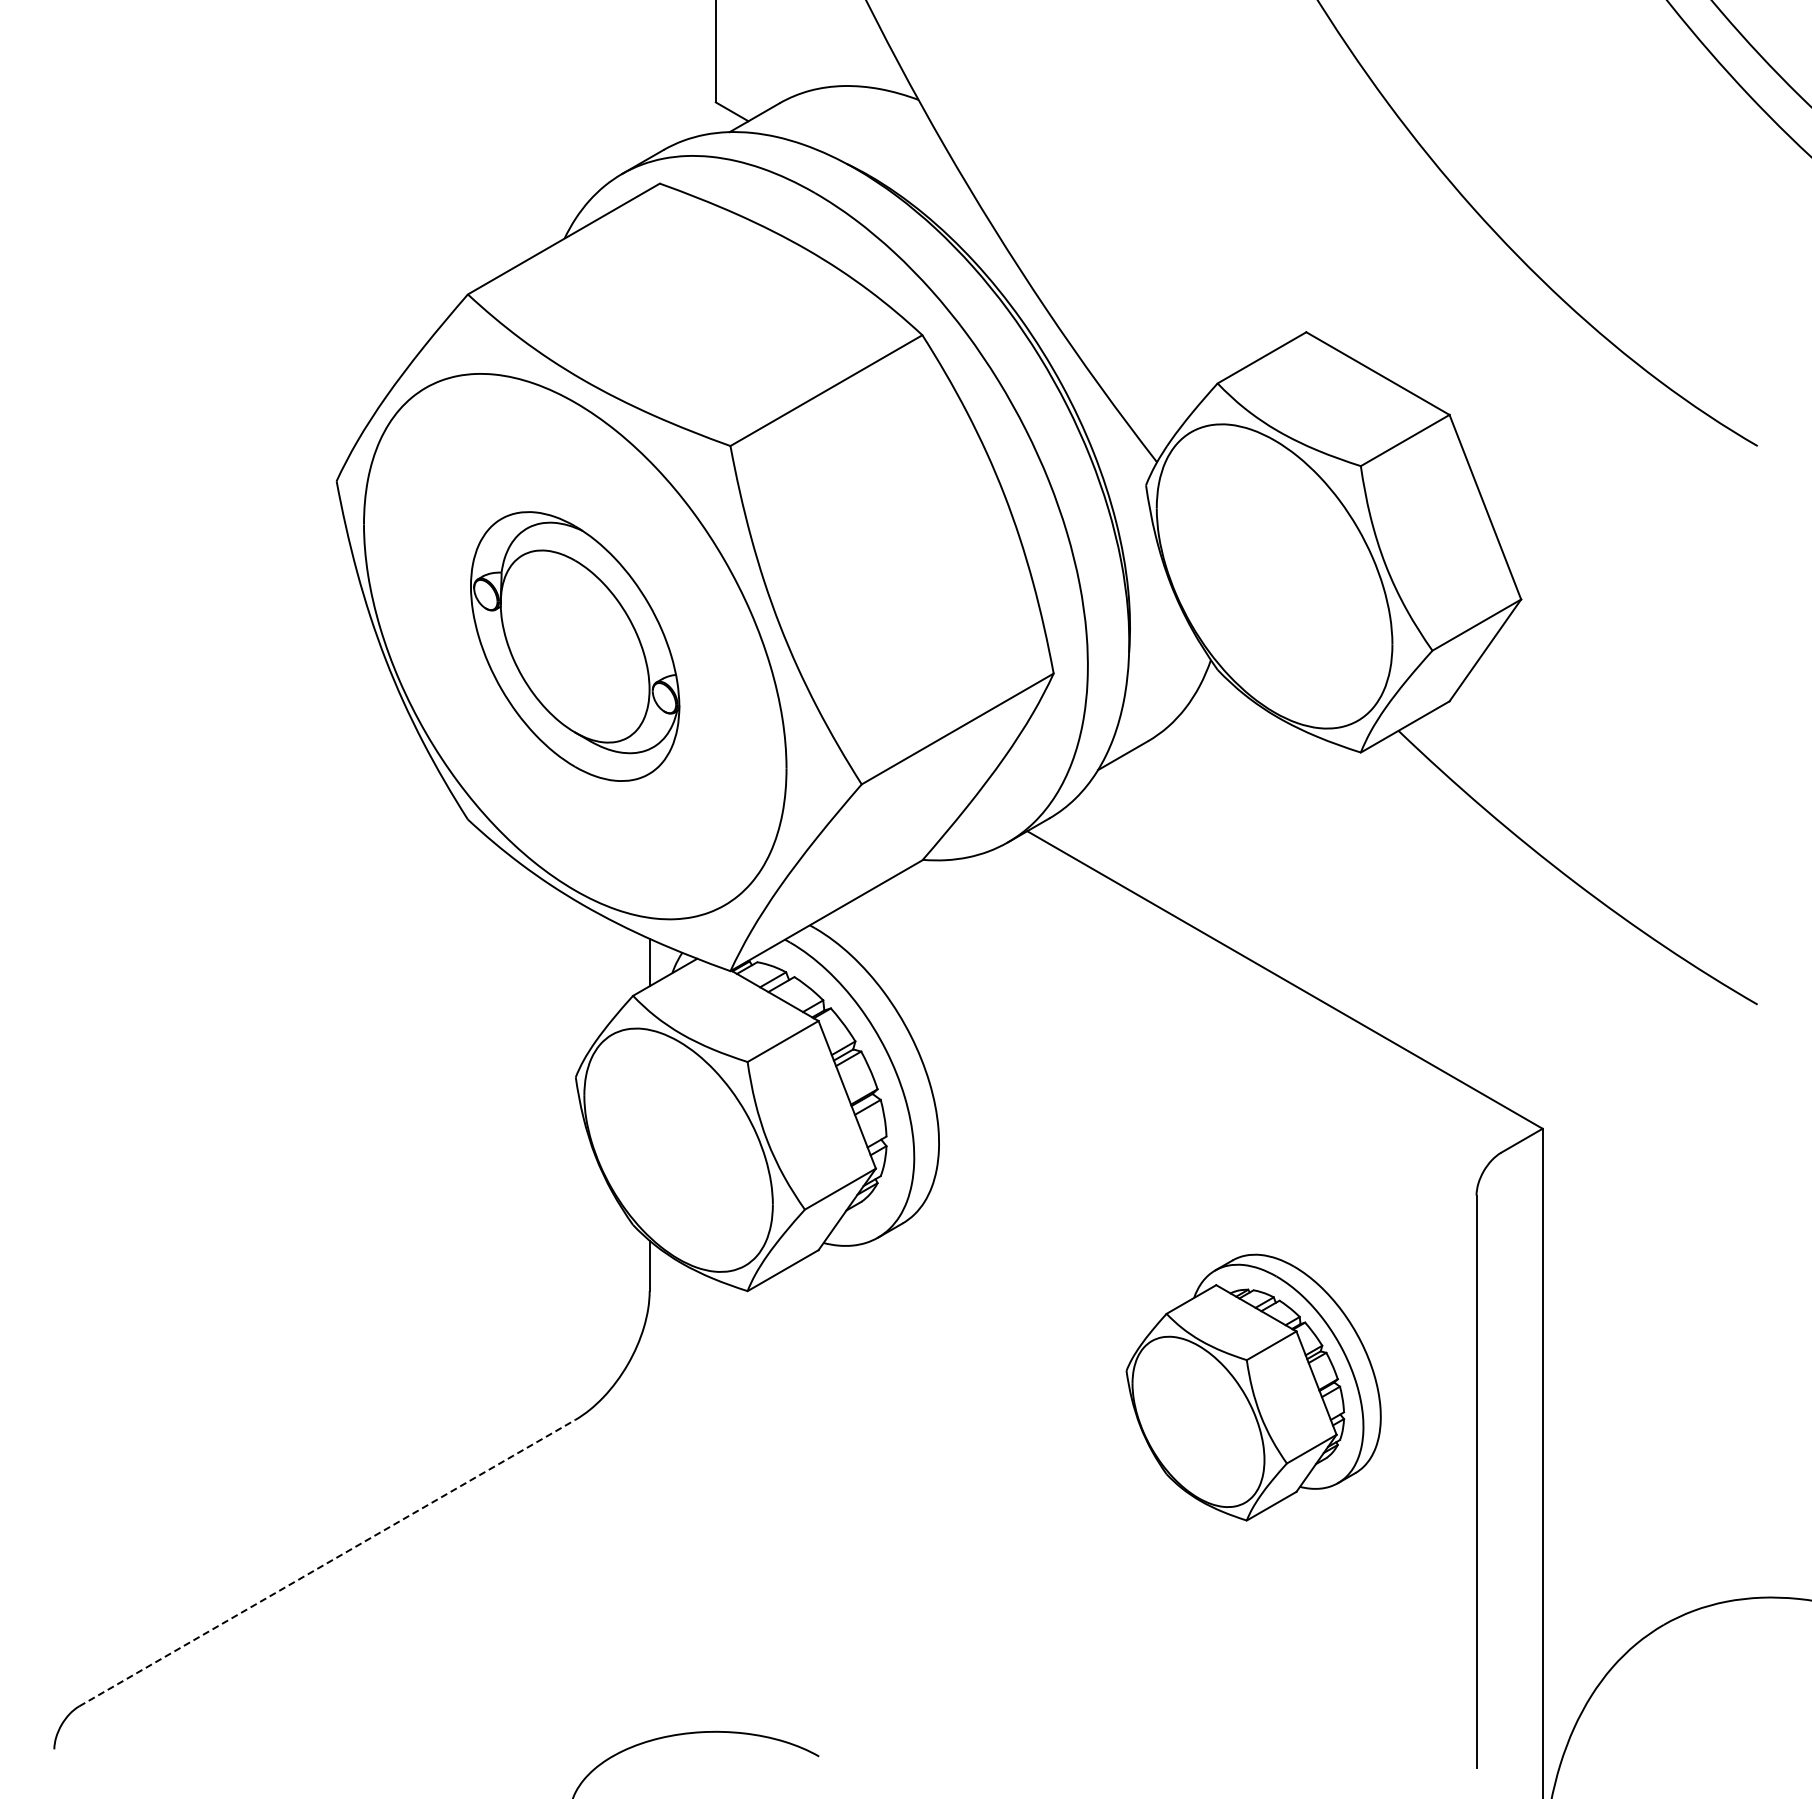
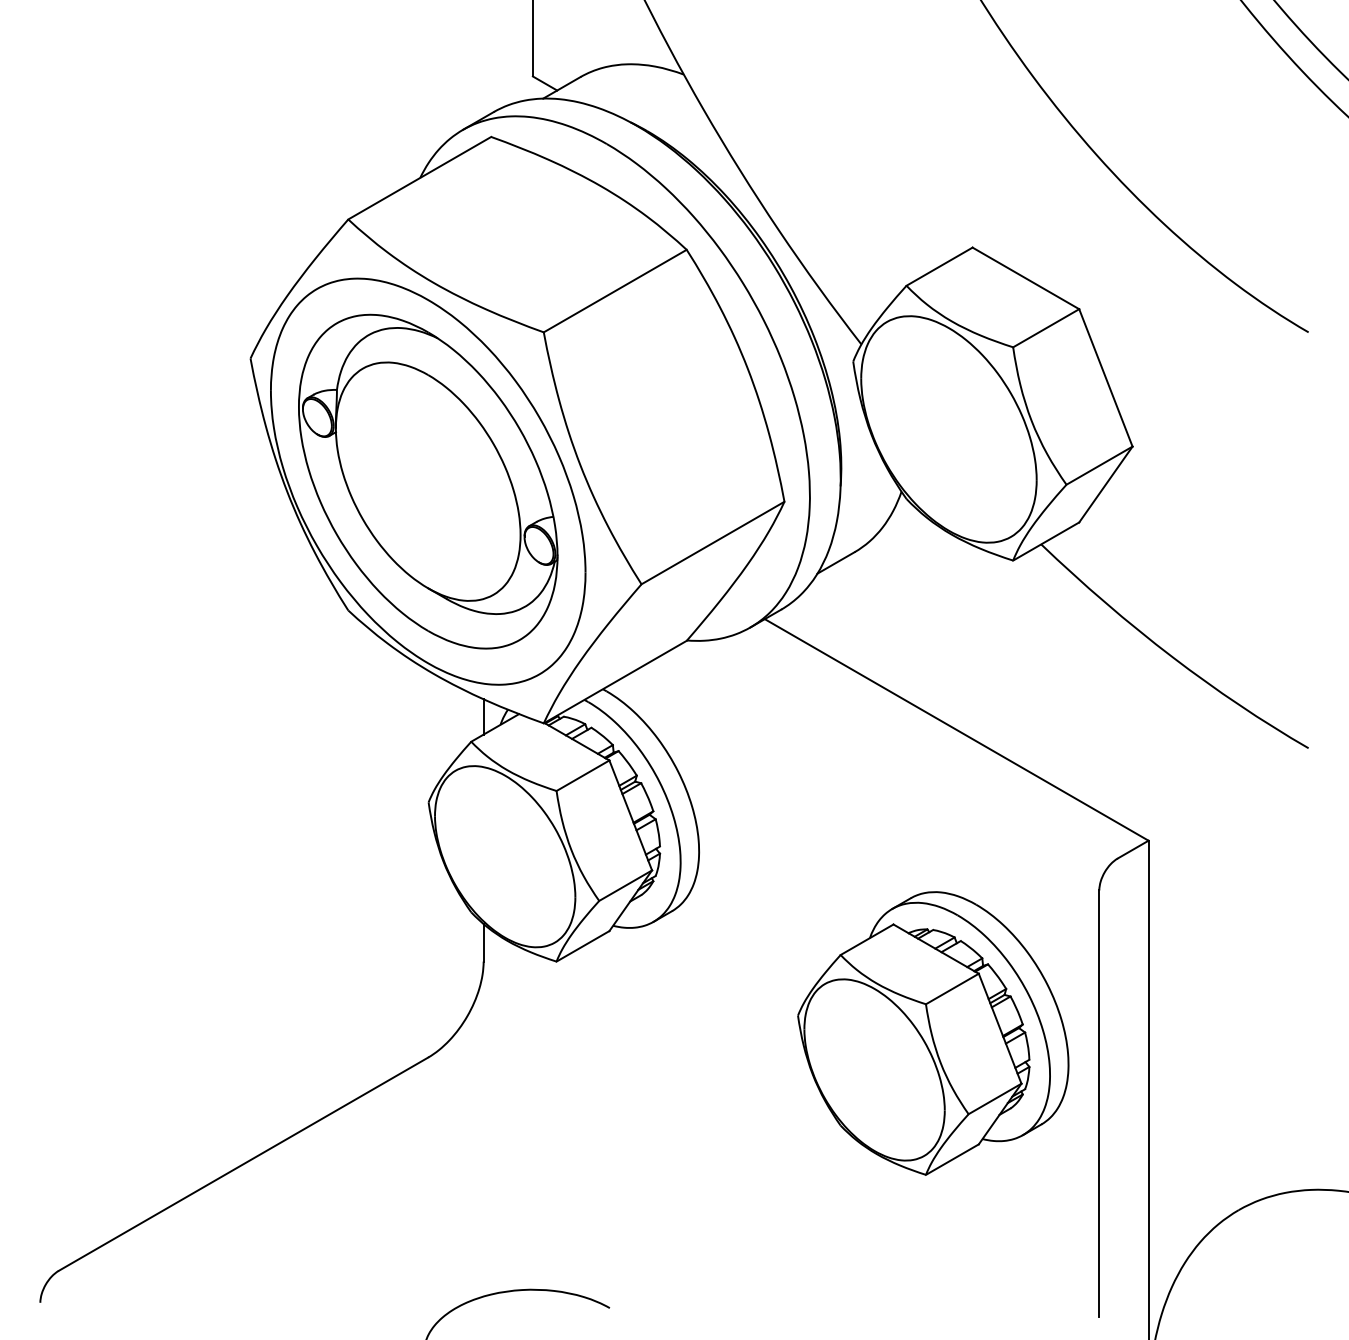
part: (574, 646) -> (427, 481), size x1.67
part: (1253, 1387) -> (933, 1033), size x1.43
line: (327, 1562) -> (243, 1163), dashed -> solid

